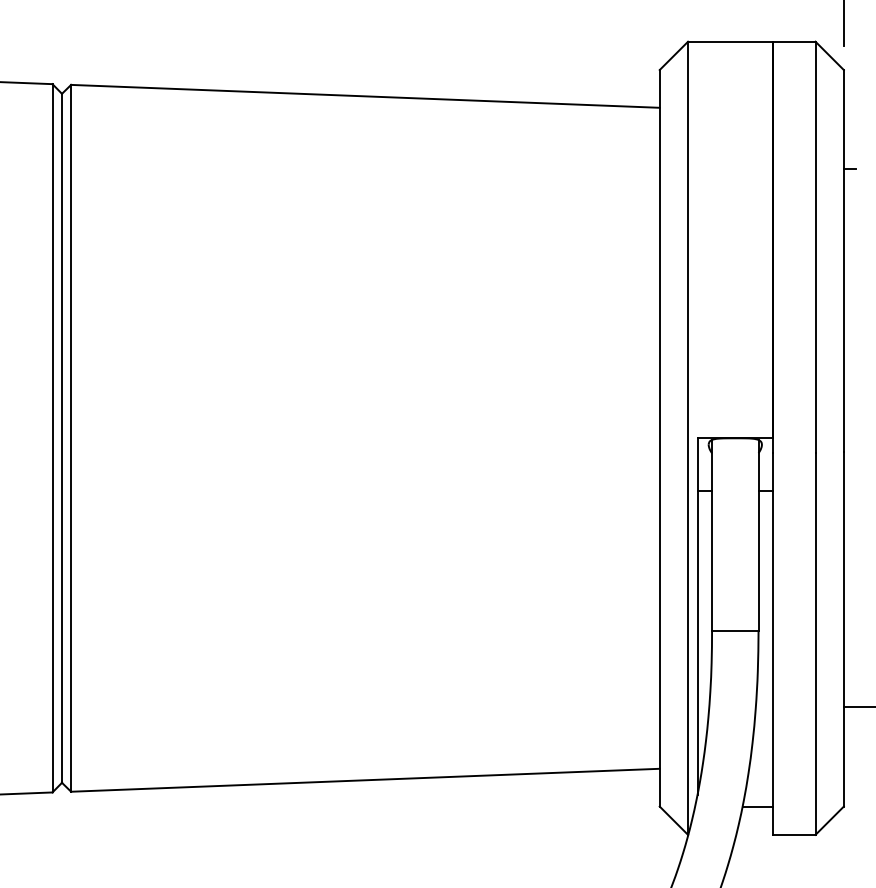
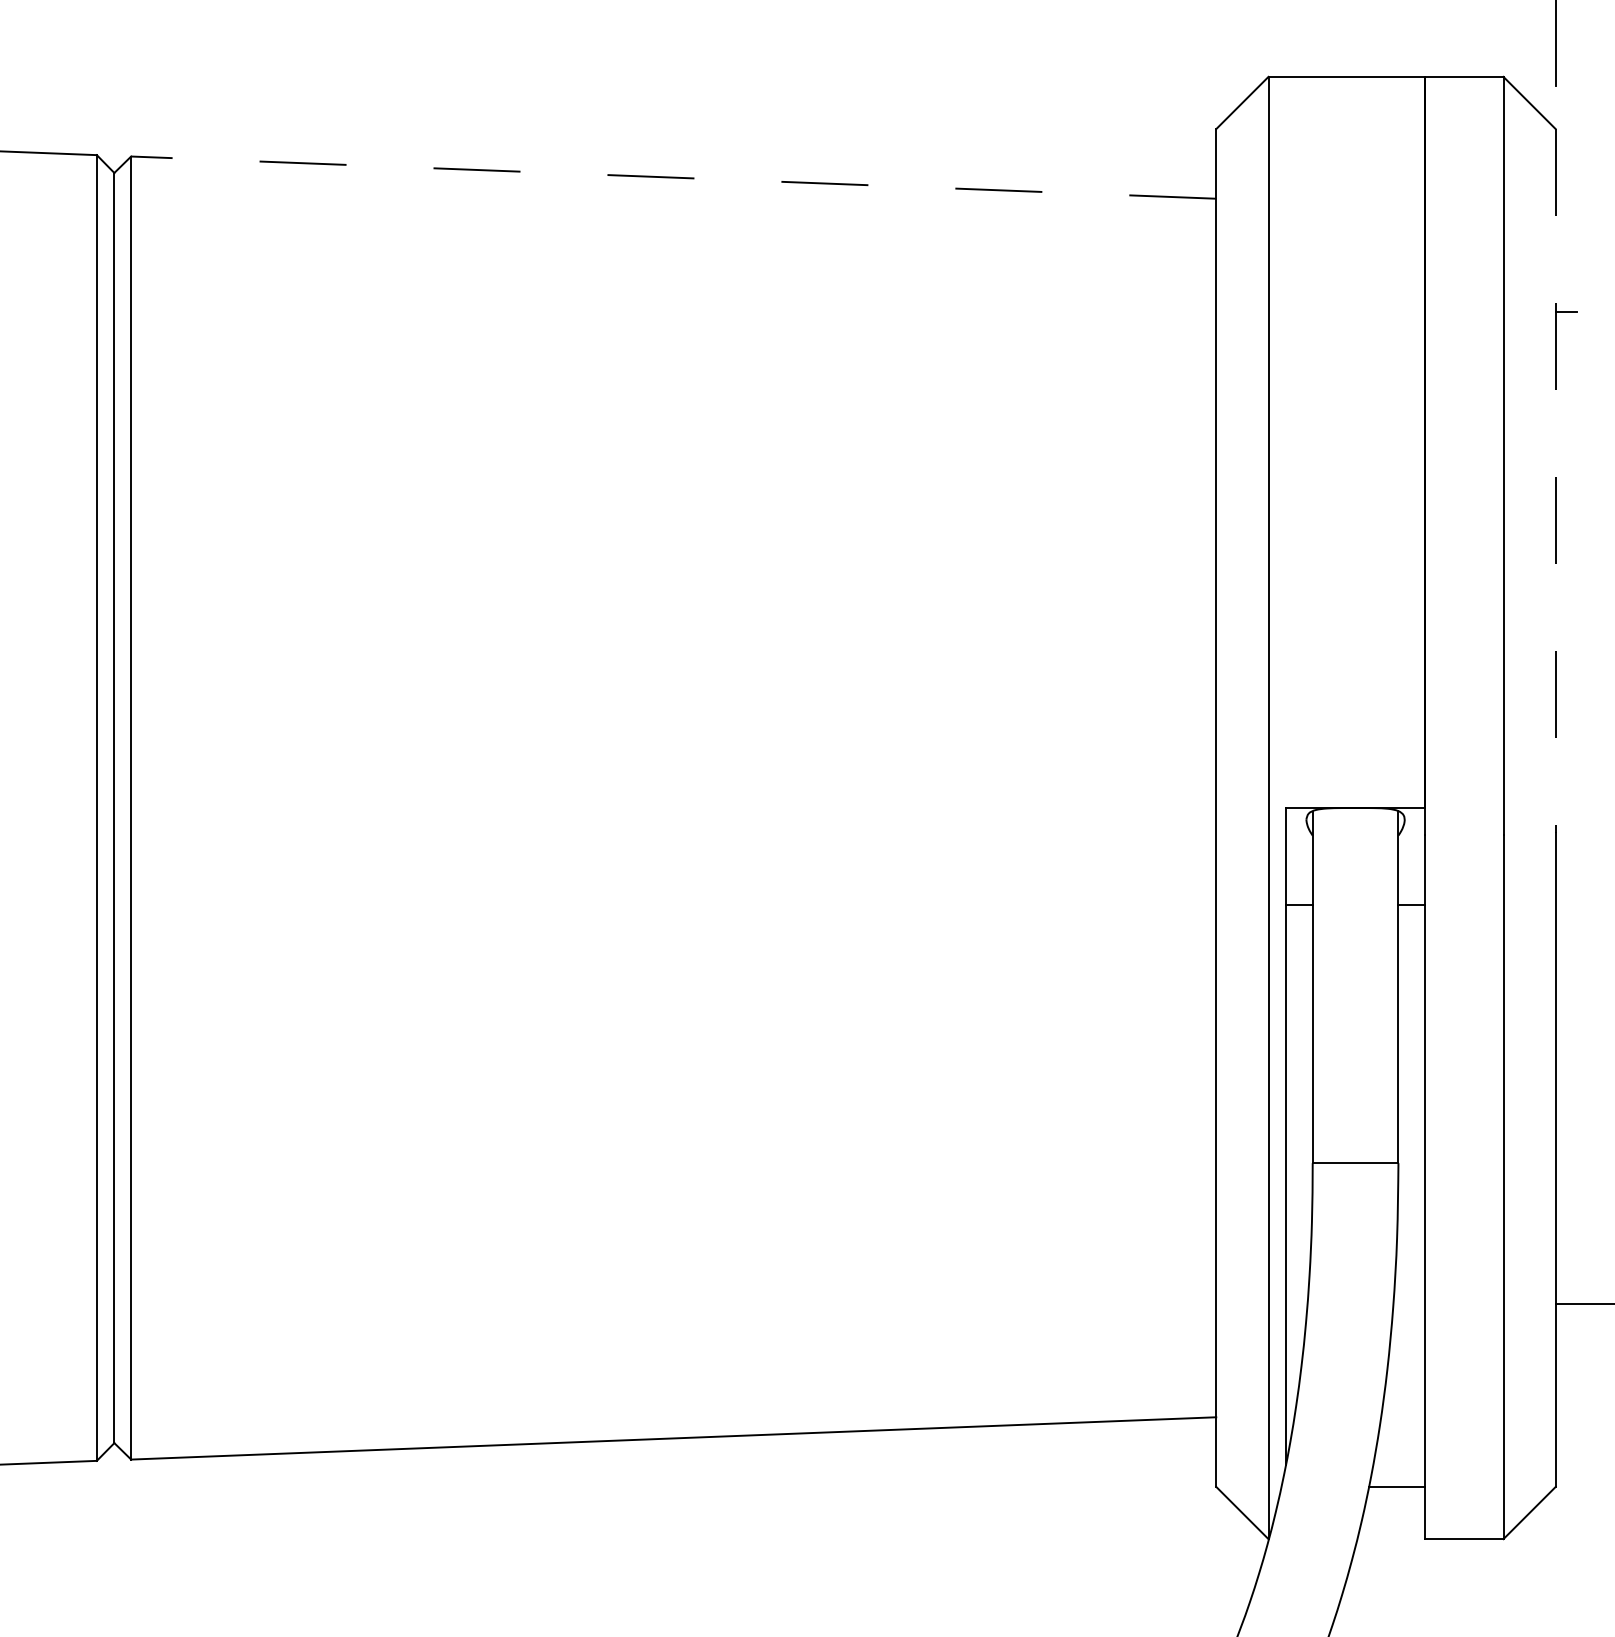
line: (365, 96) -> (673, 177), solid -> dashed
line: (843, 260) -> (1555, 480), solid -> dashed

